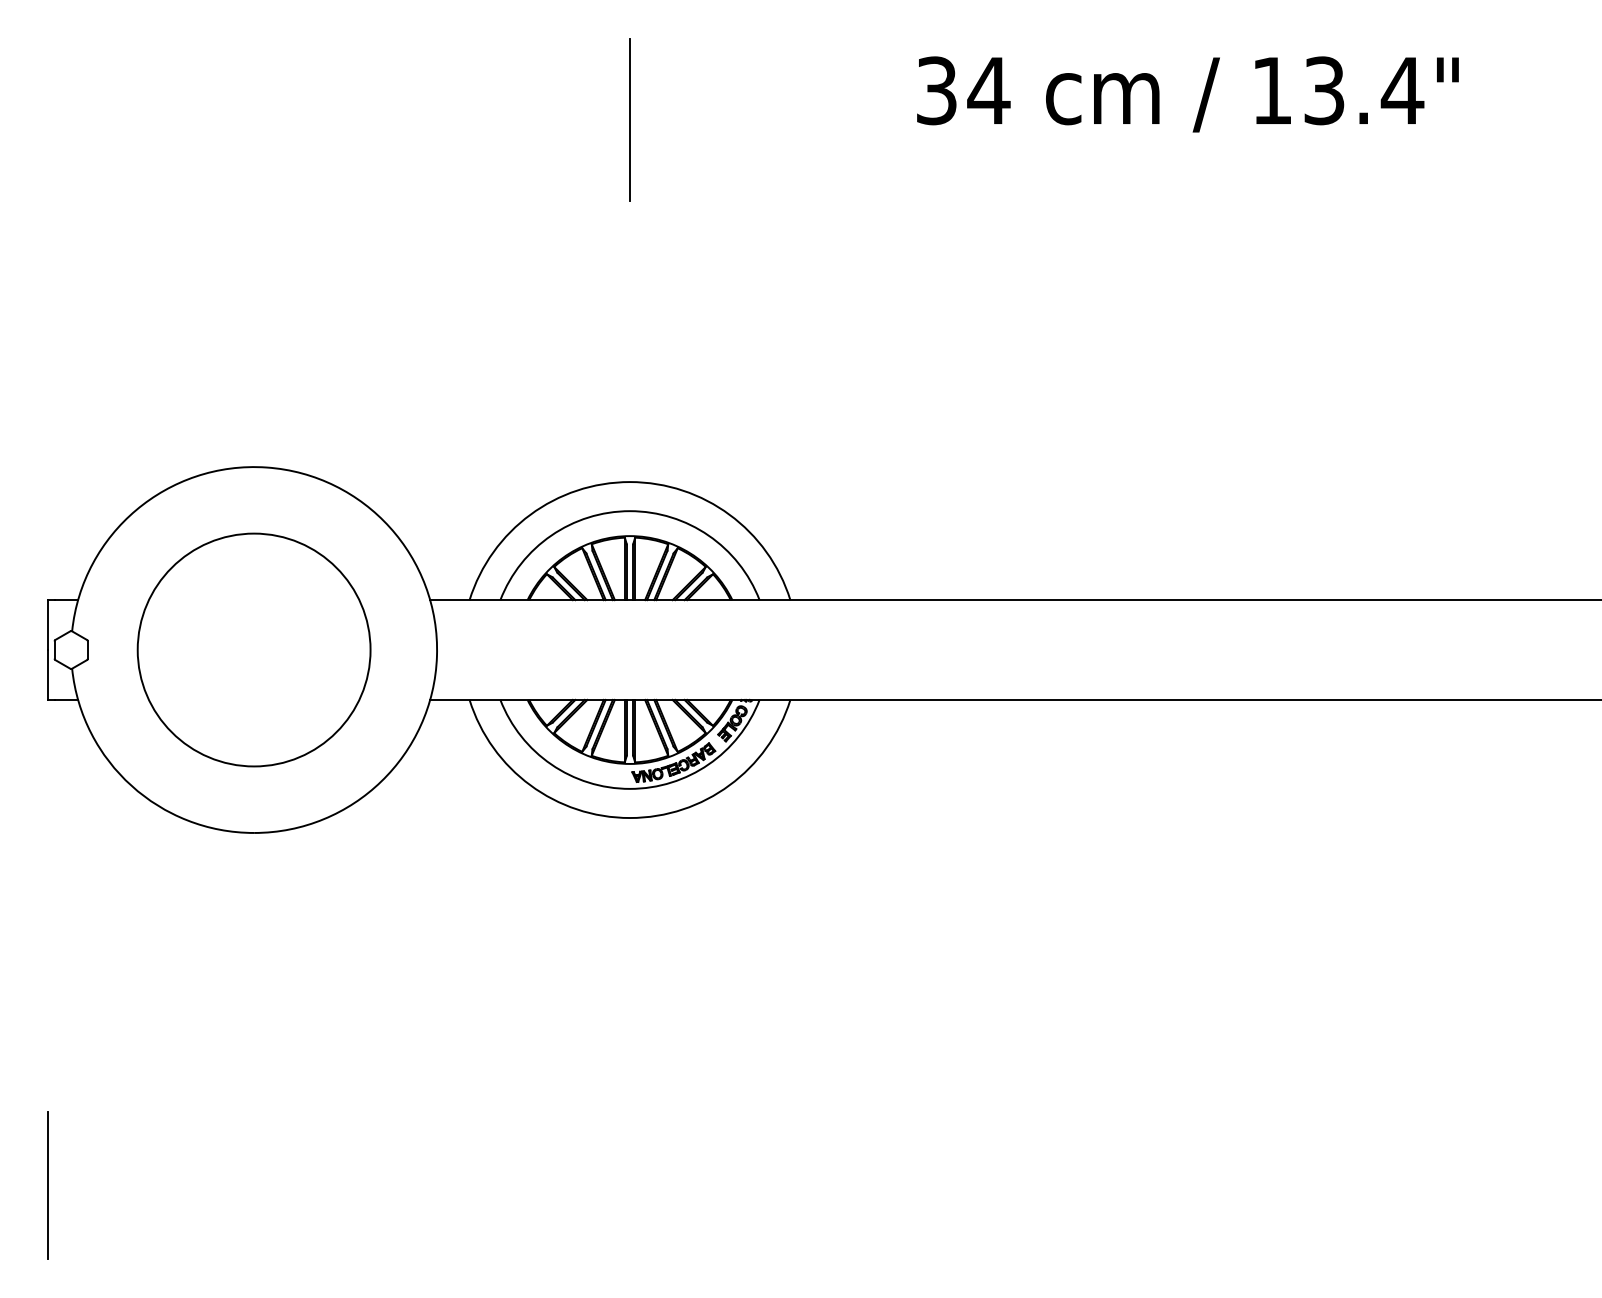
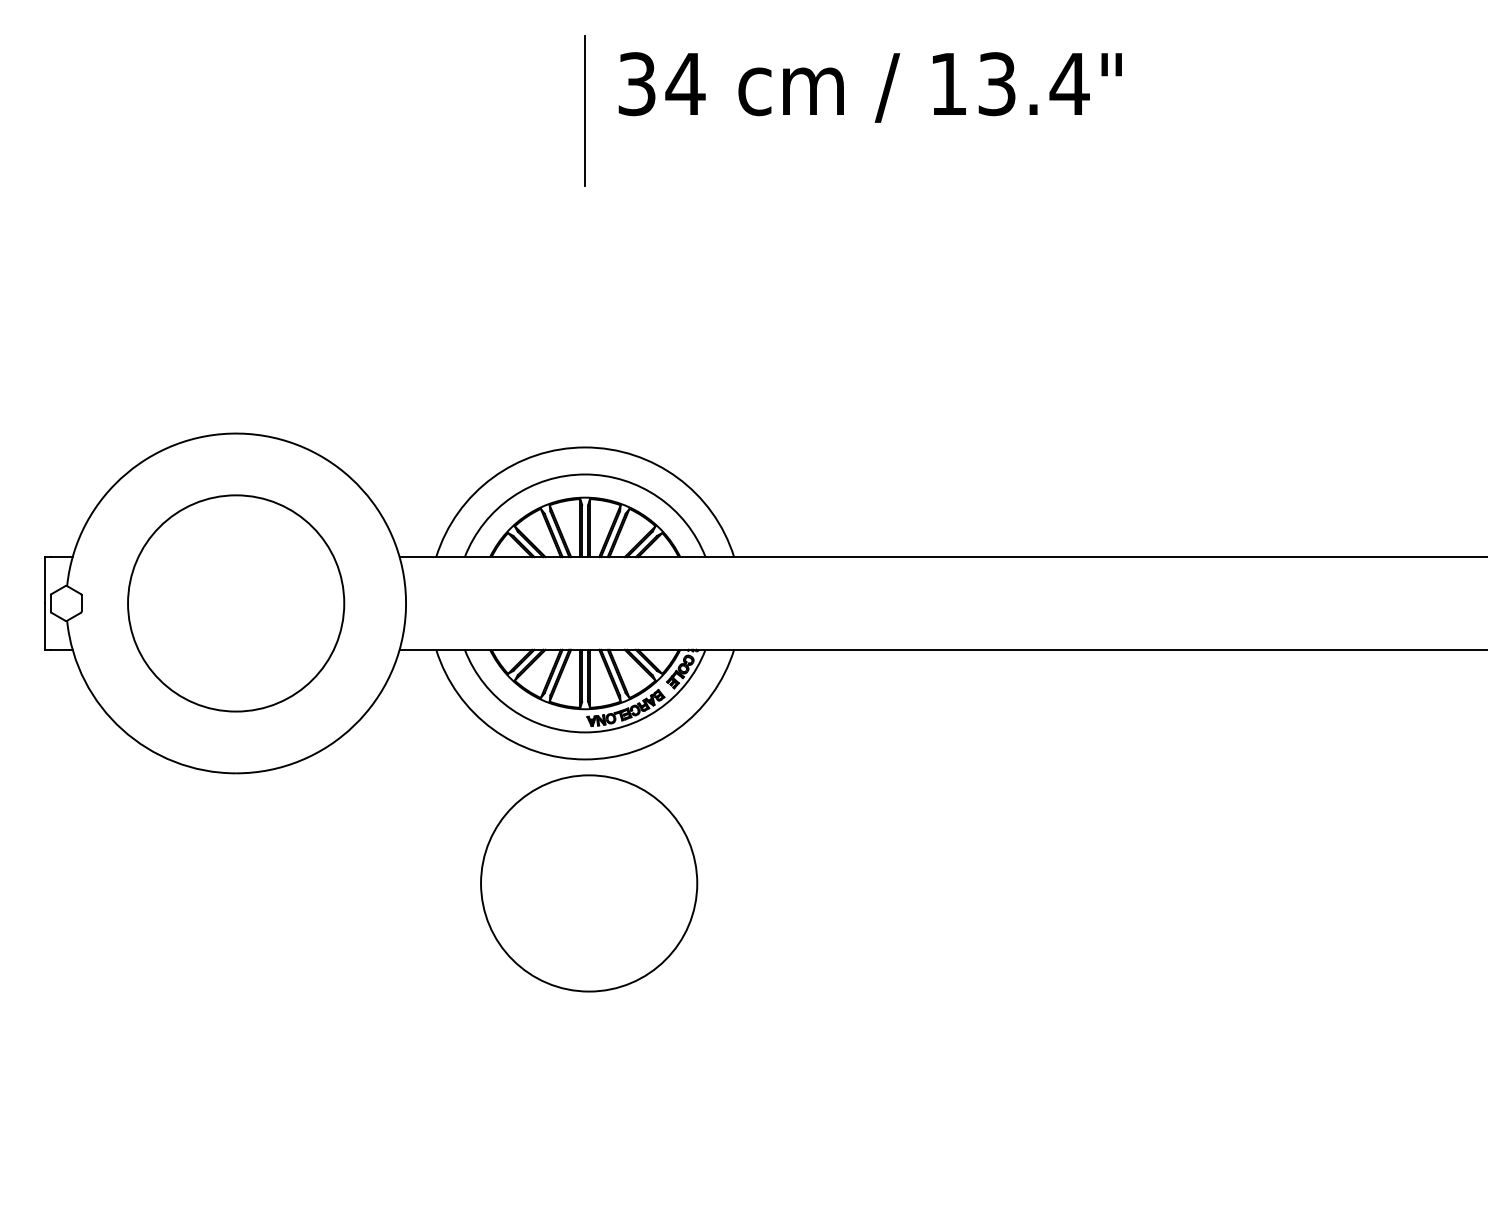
text: (1187, 94) -> (869, 87), moved
circle: (634, 951) -> (589, 883), added
line: (47, 1185) -> (44, 1100), removed

